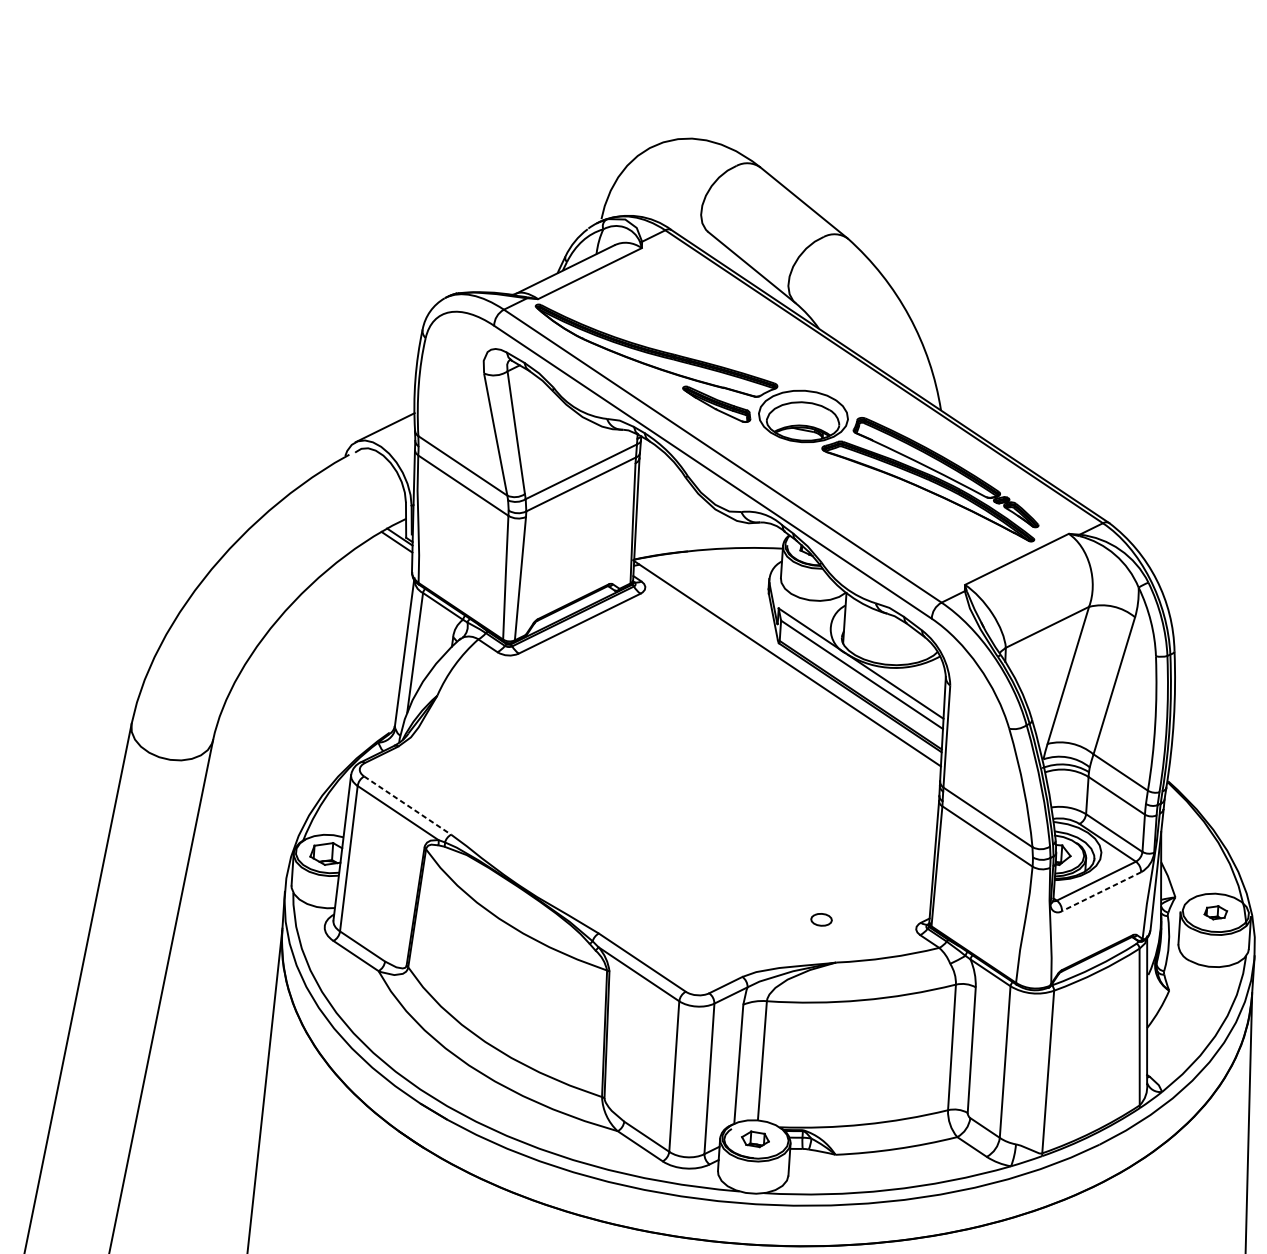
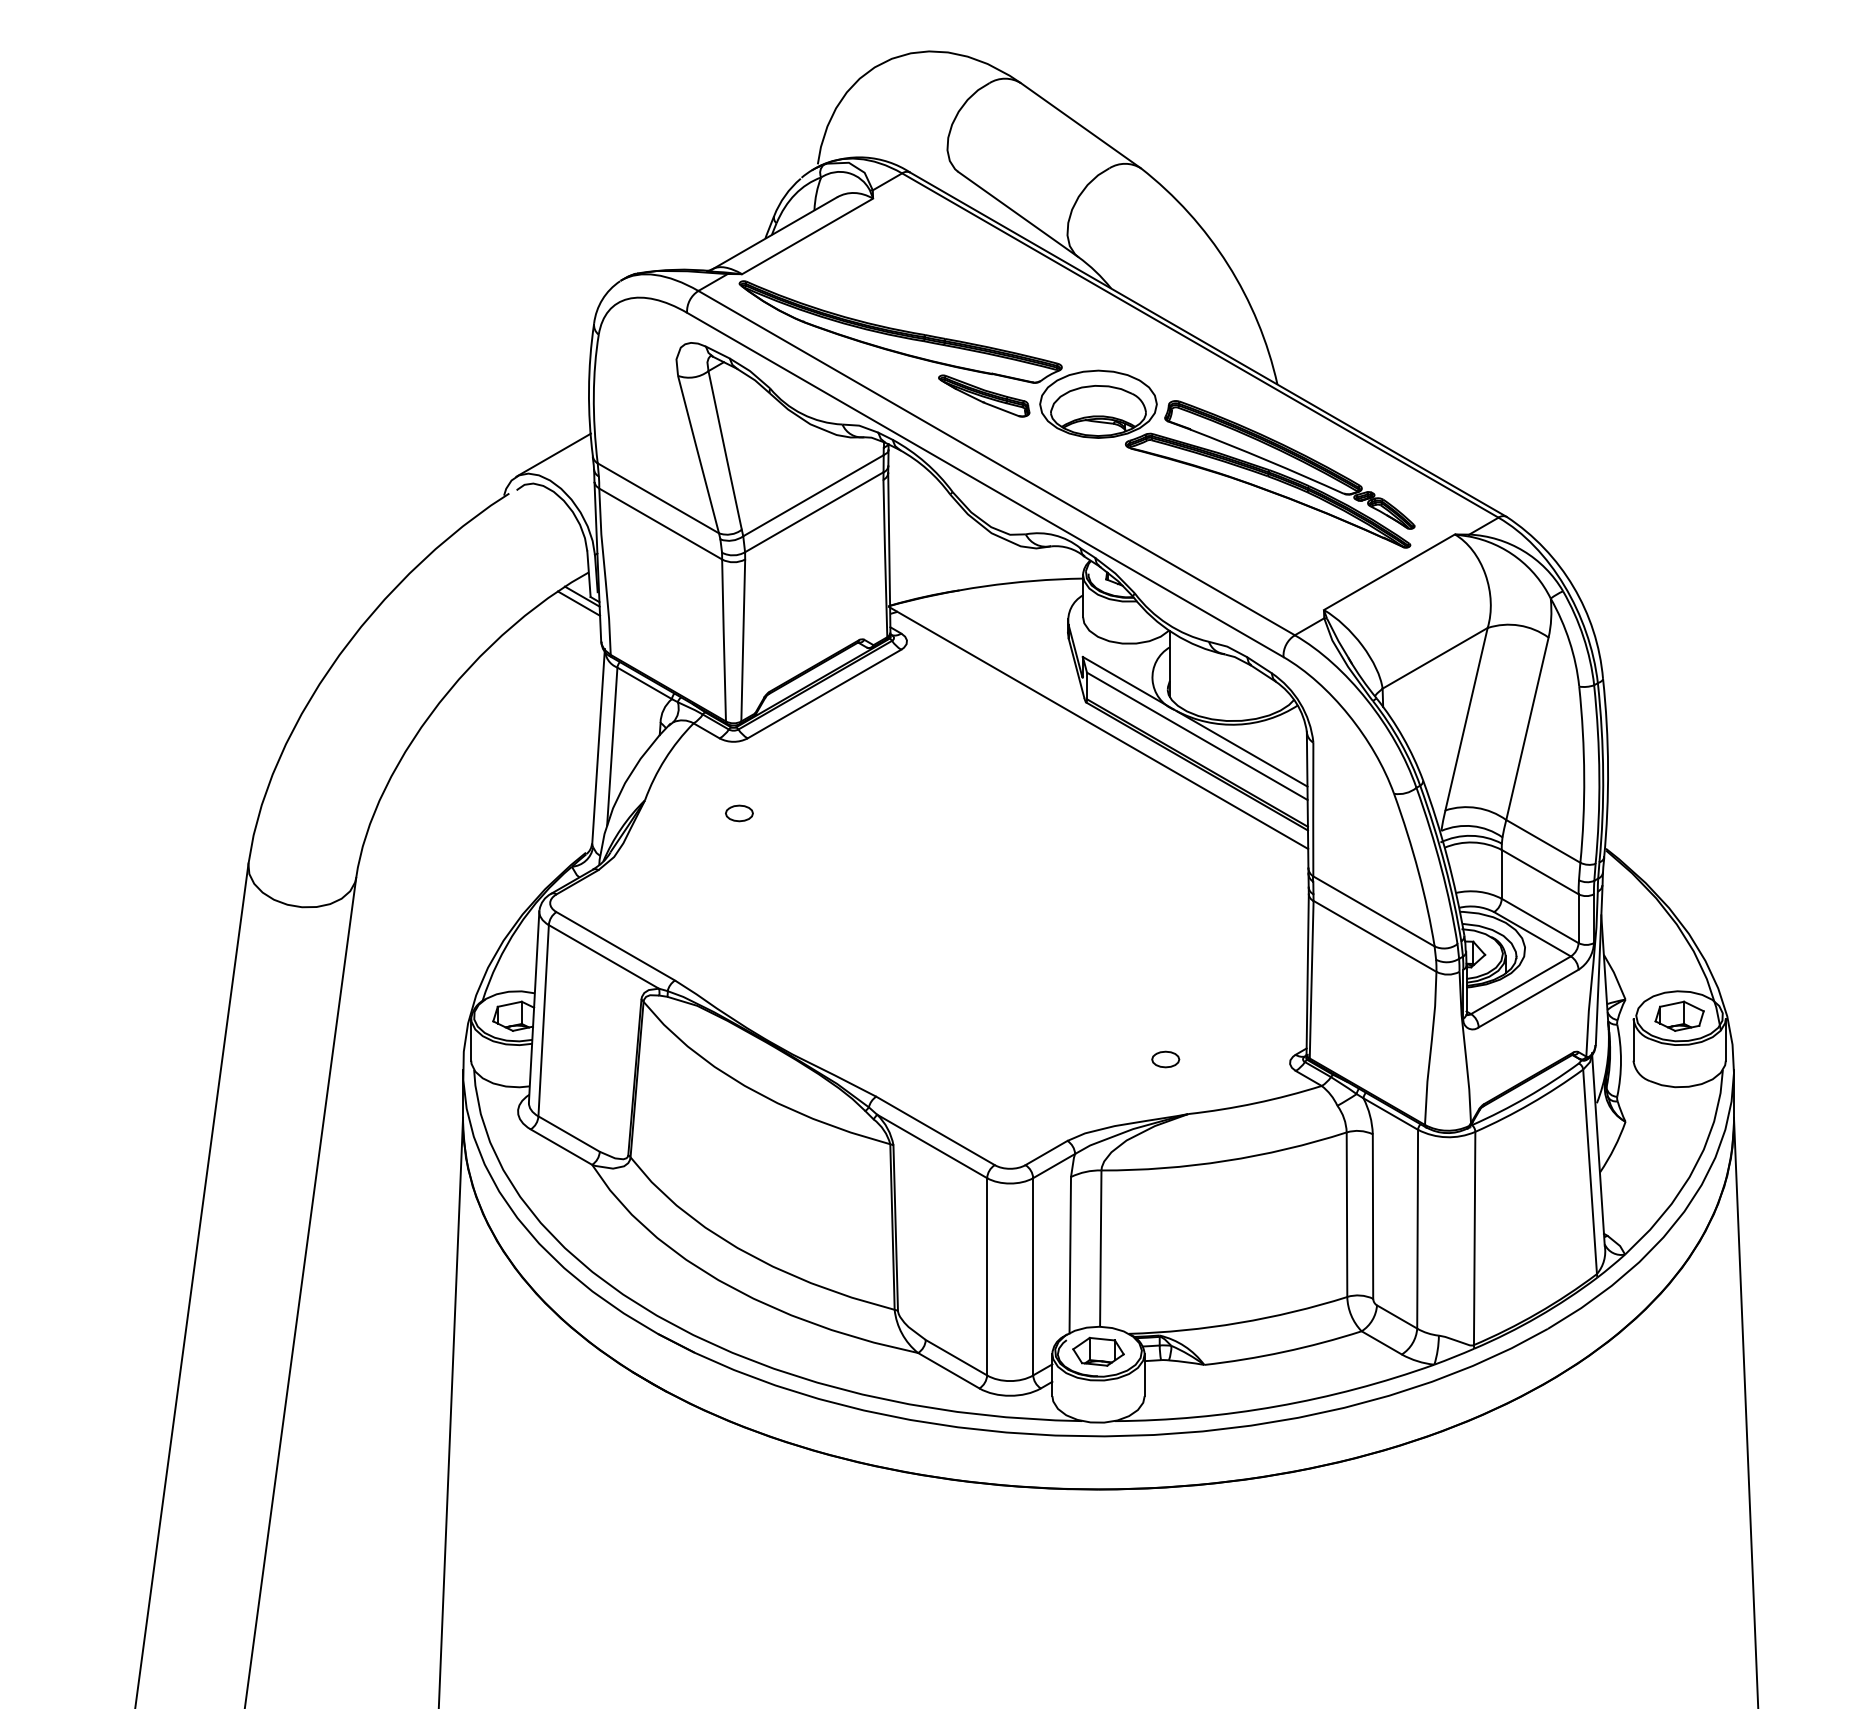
part: (508, 710) -> (739, 813), added
line: (408, 805) -> (616, 946), dashed -> solid
line: (1101, 891) -> (1528, 998), dashed -> solid
part: (1215, 912) -> (1679, 1015), size x1.67
part: (755, 1139) -> (1098, 1351), size x1.43

